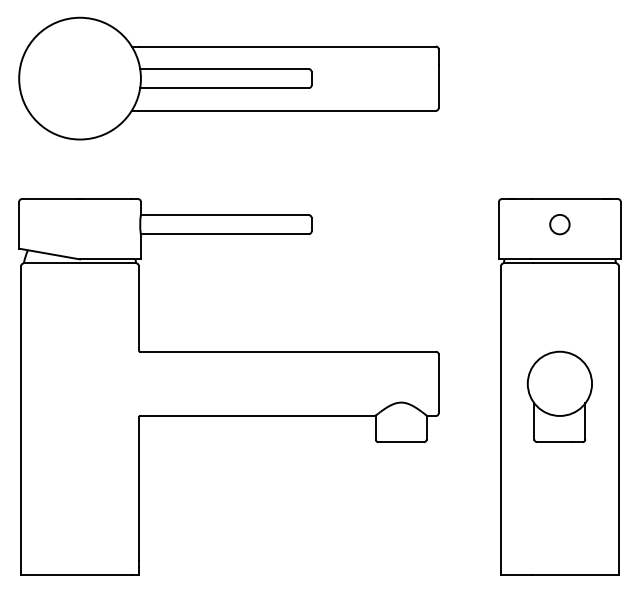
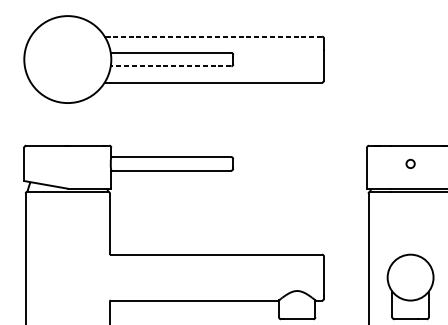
line: (287, 46) -> (215, 36), solid -> dashed
line: (224, 88) -> (170, 66), solid -> dashed
circle: (559, 224) -> (410, 163), size x0.6

